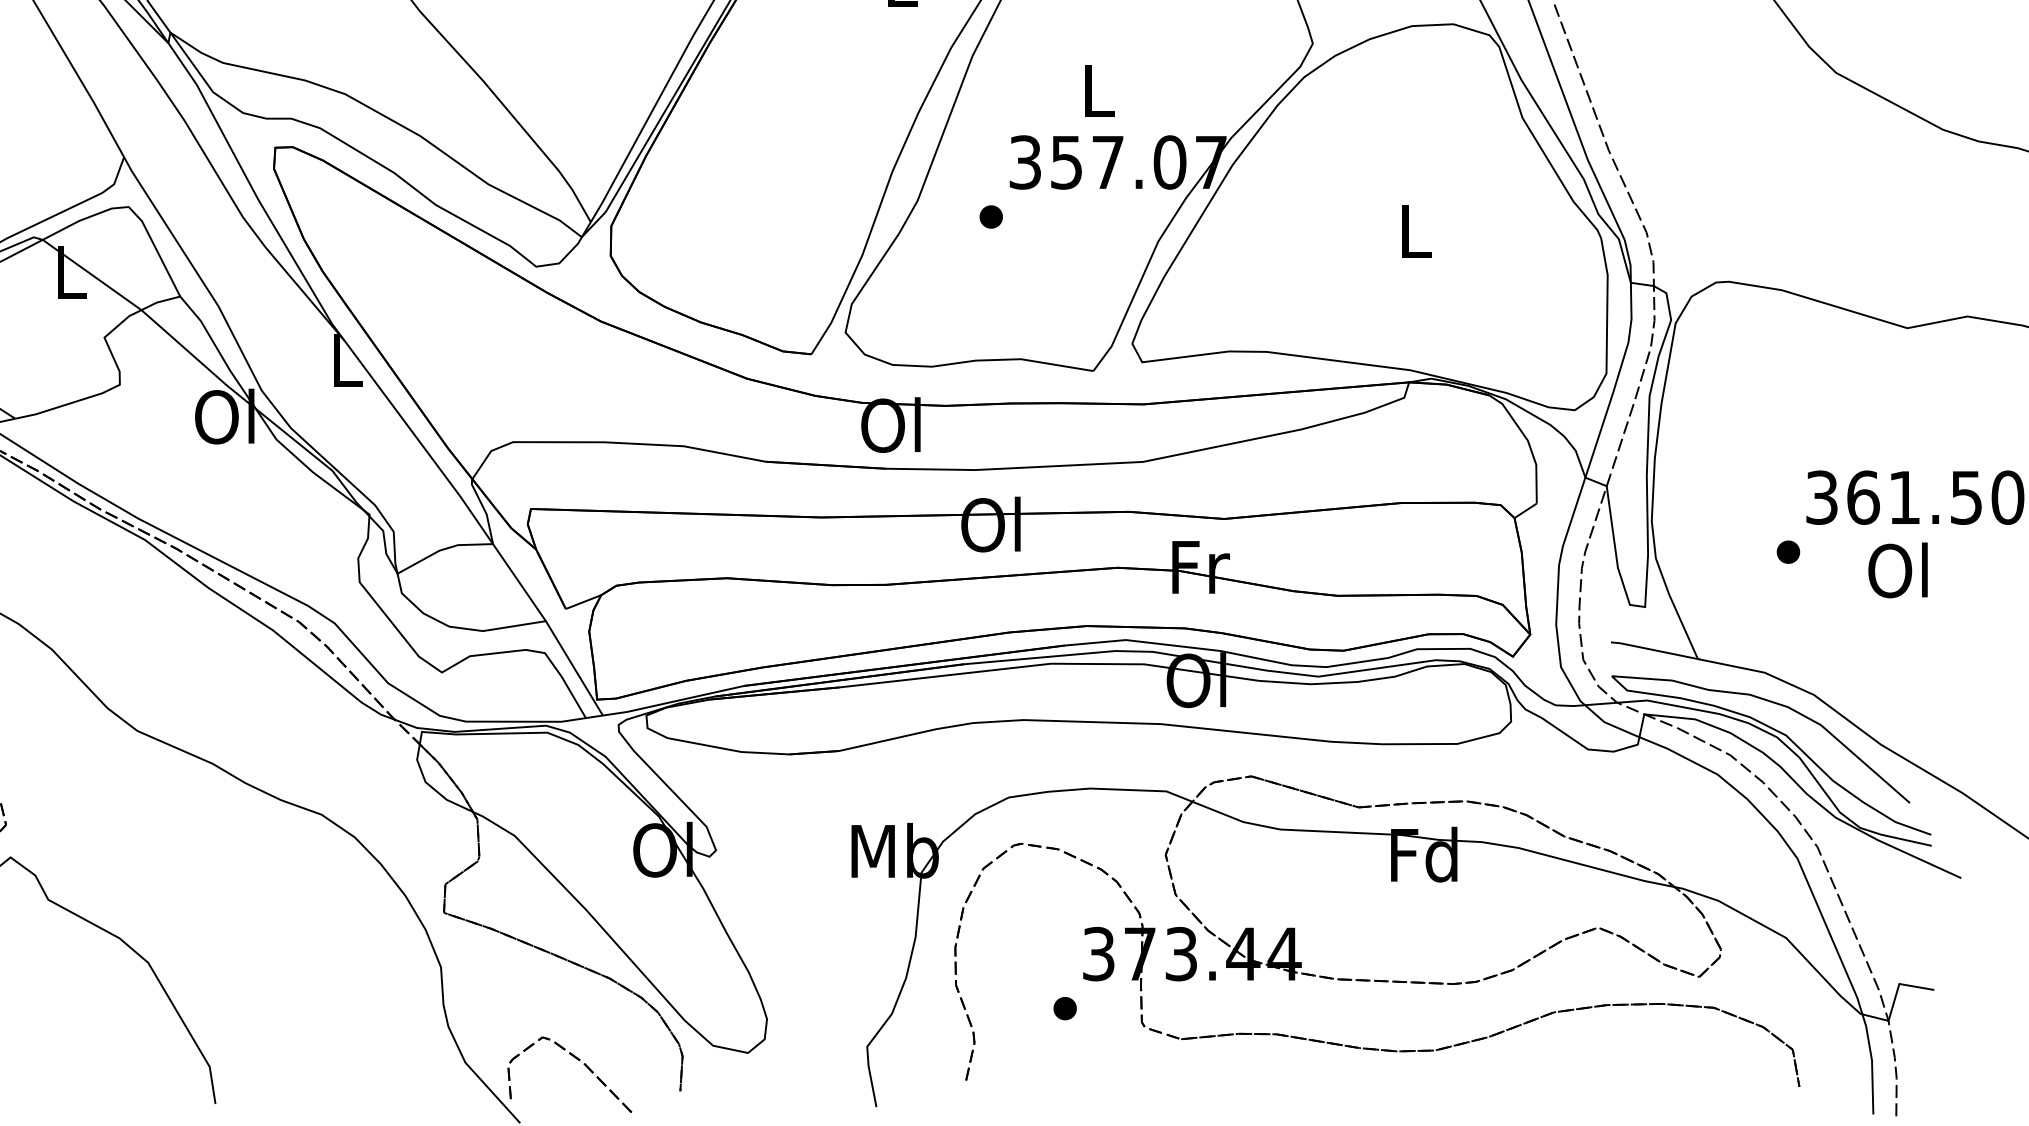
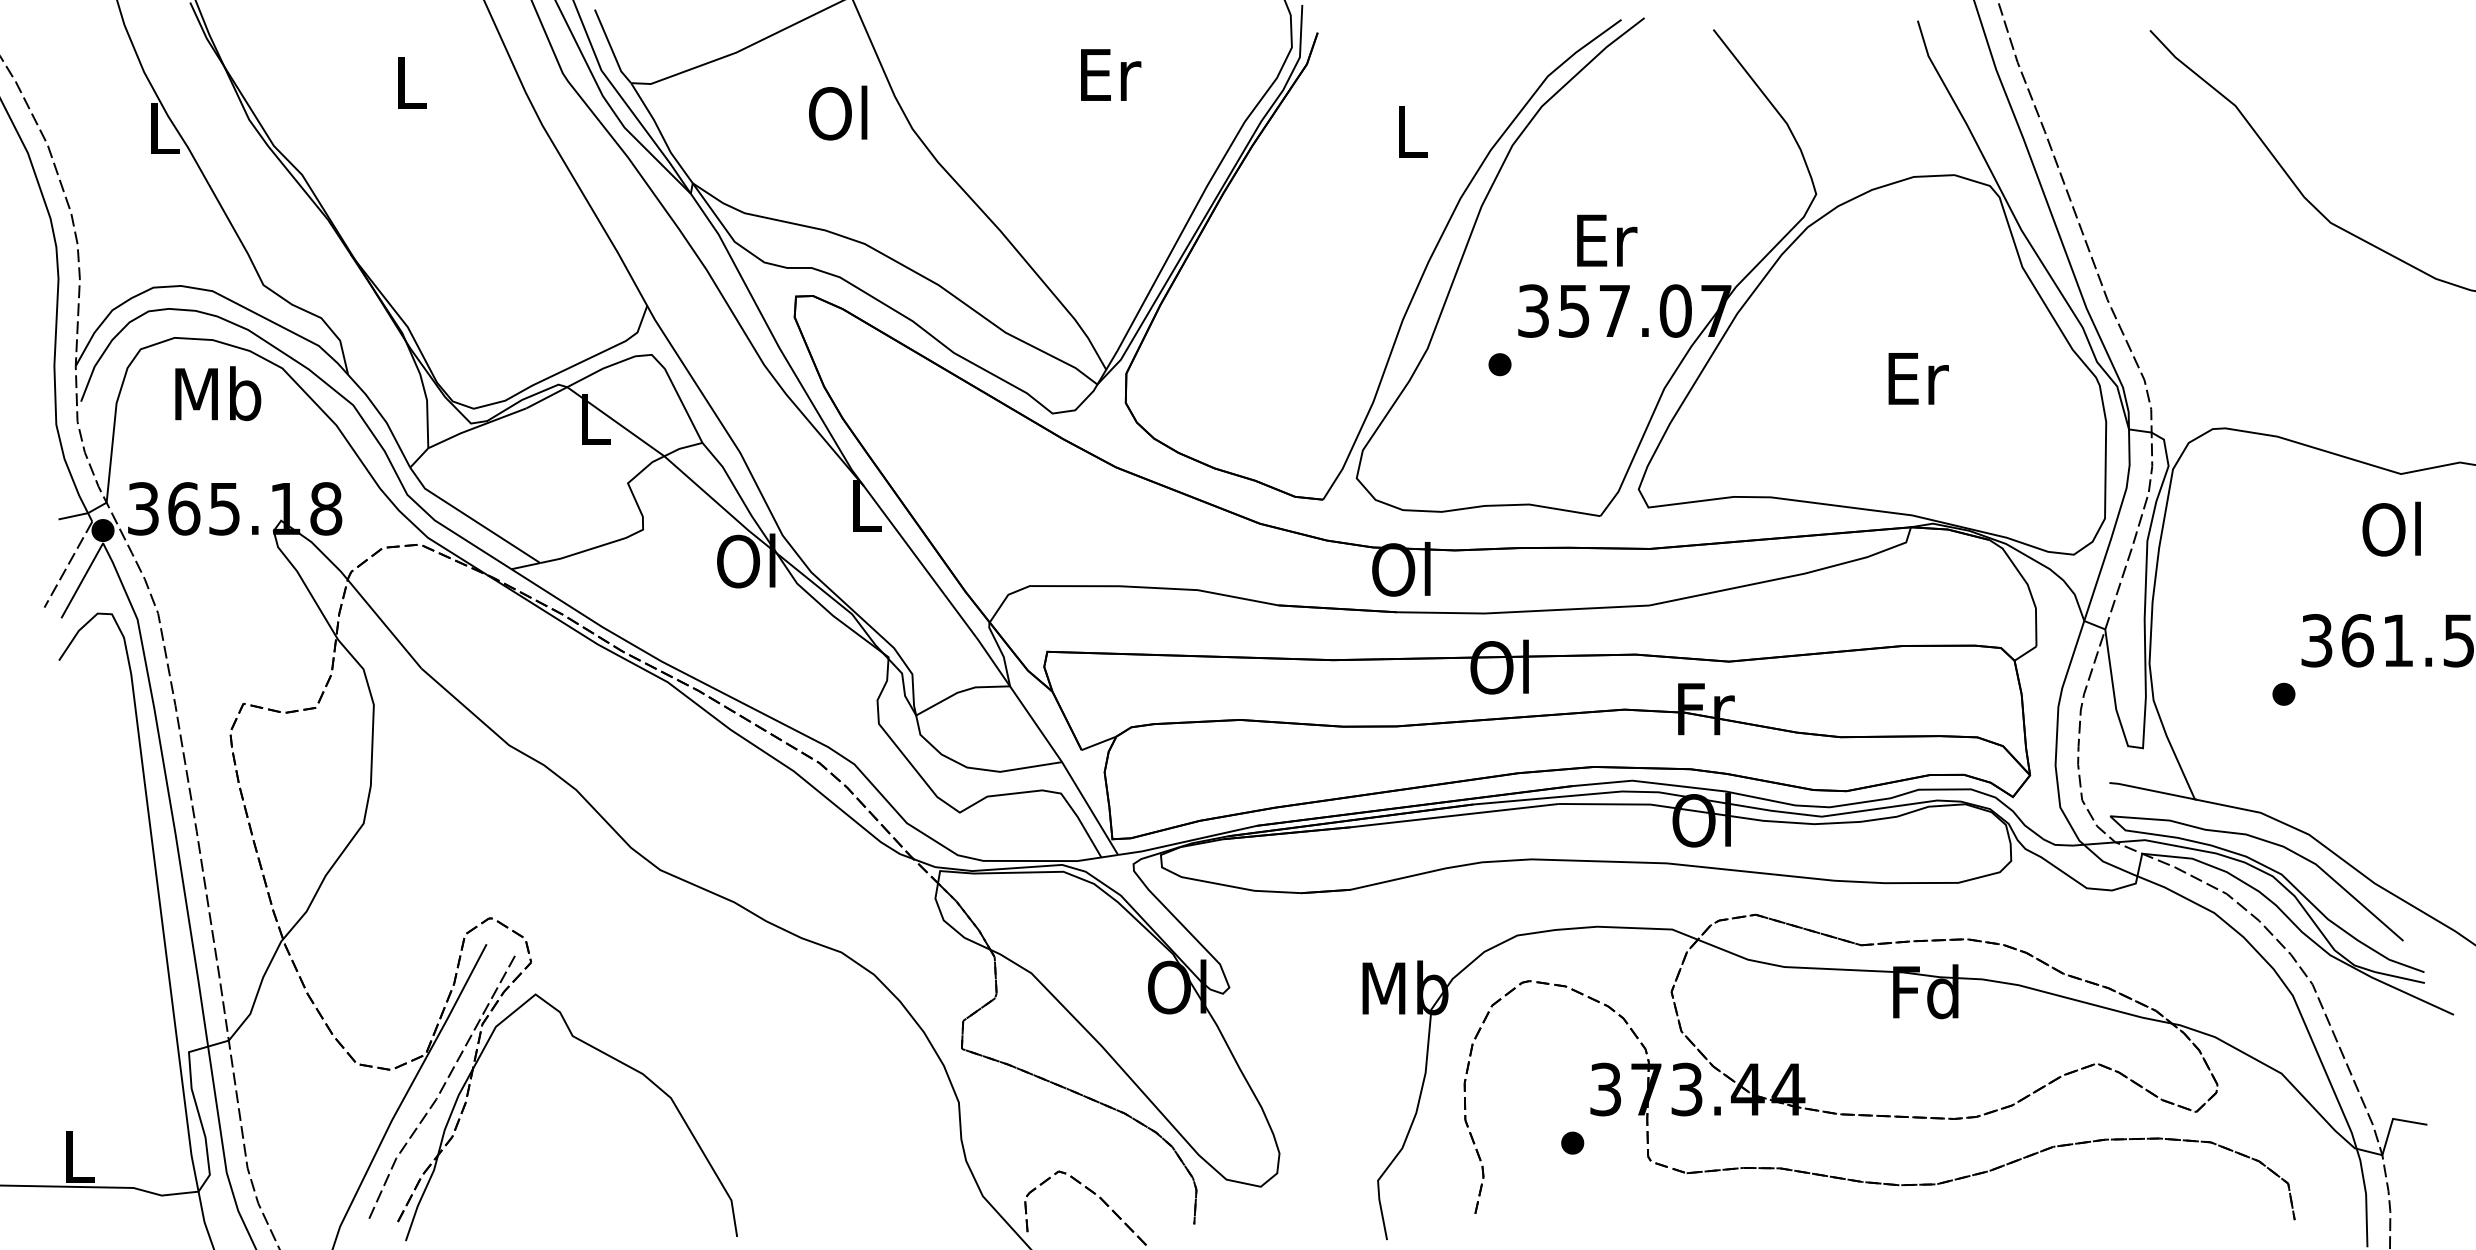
text: (1100, 90) -> (1607, 240), L -> Er
text: (1416, 231) -> (1918, 378), L -> Er
text: (1897, 569) -> (2391, 528), moved

